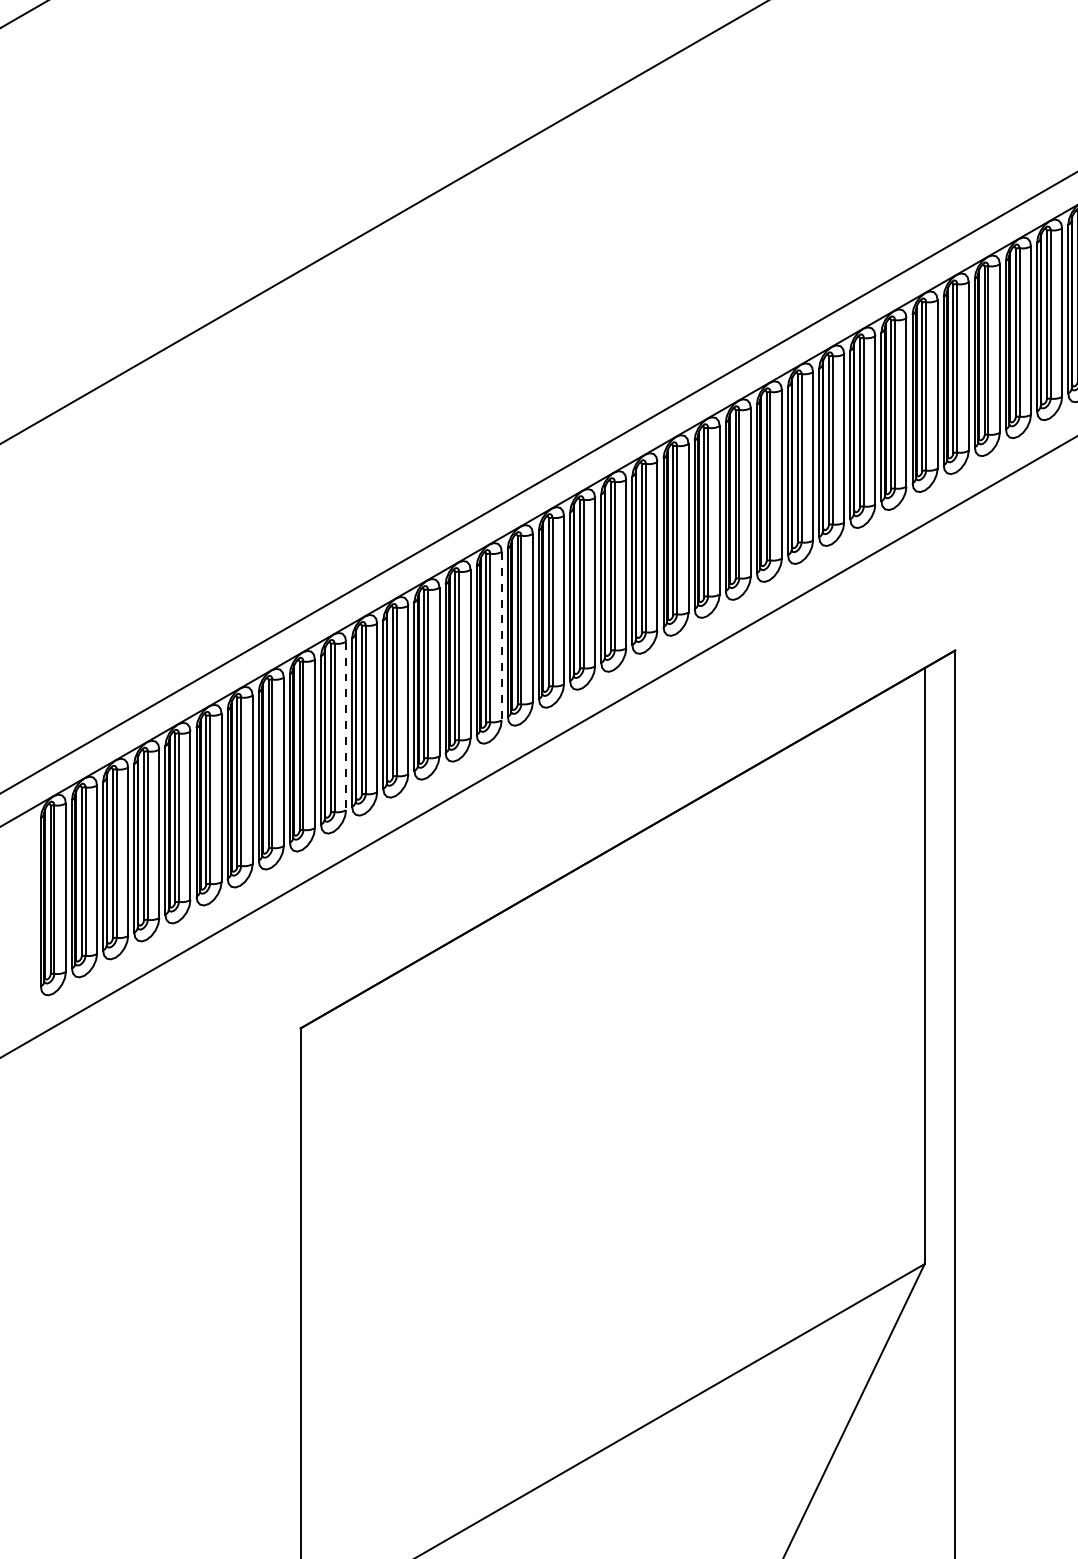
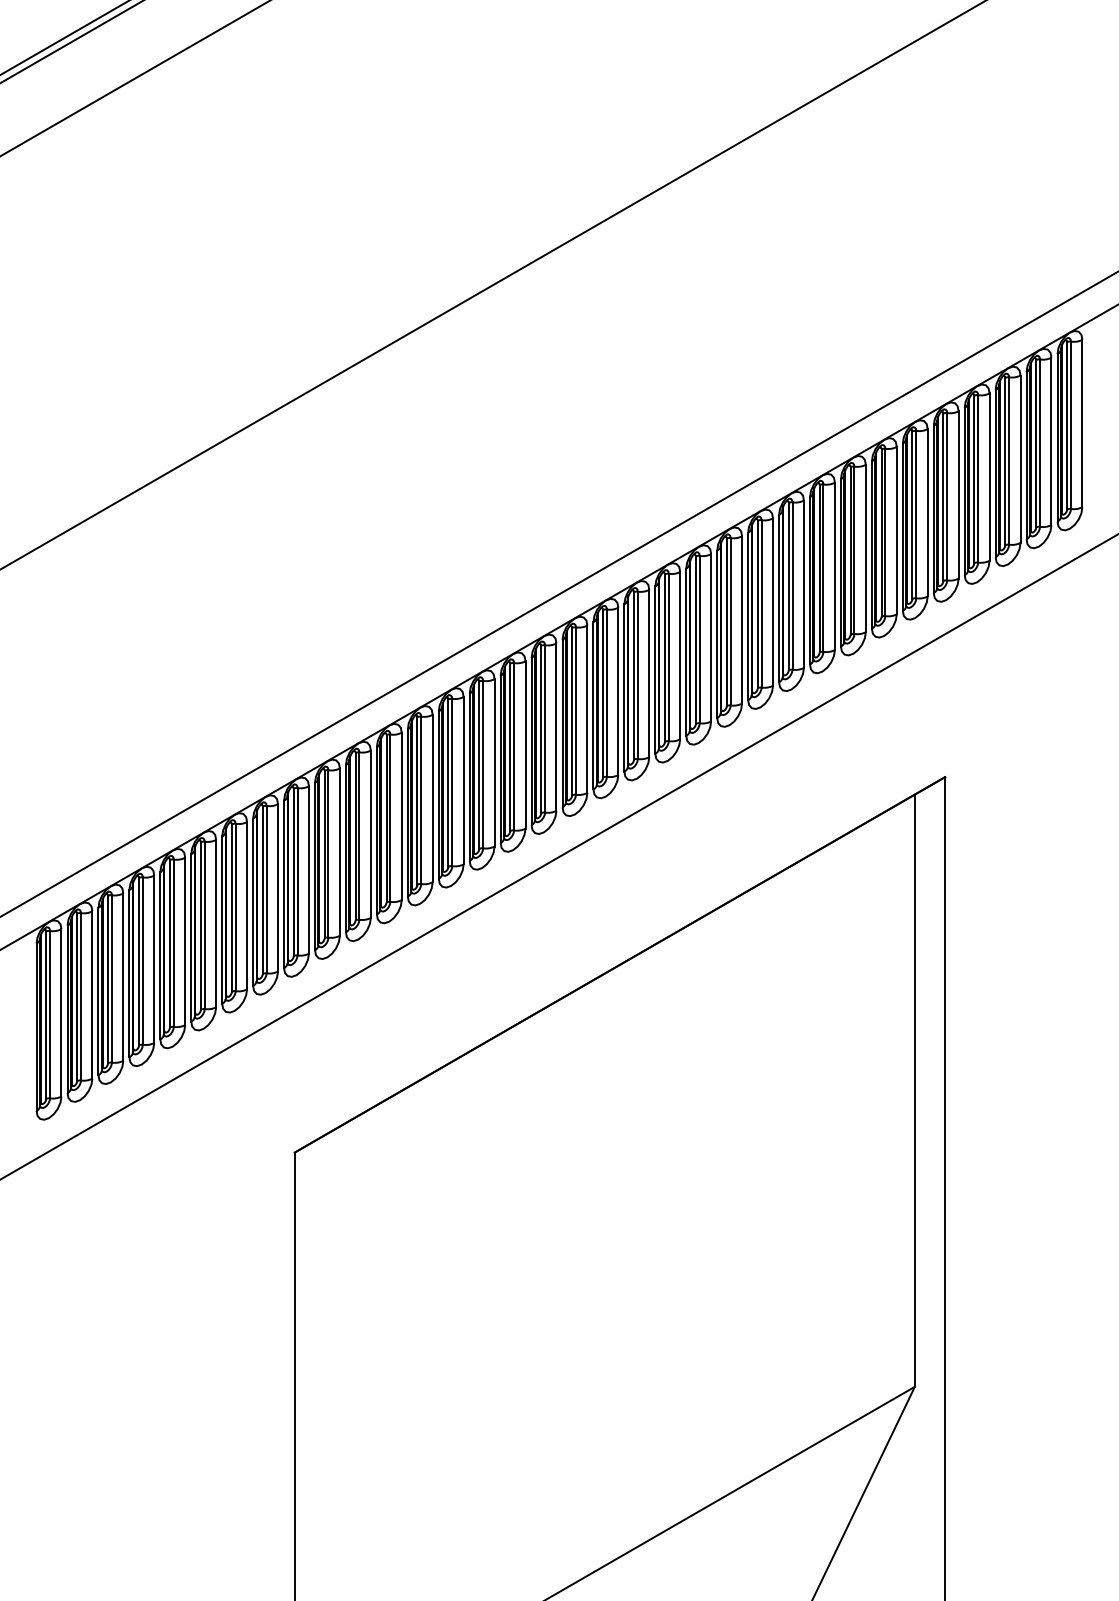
line: (501, 635) -> (494, 762), dashed -> solid
line: (345, 726) -> (339, 852), dashed -> solid

